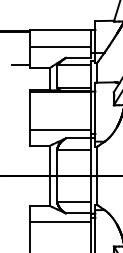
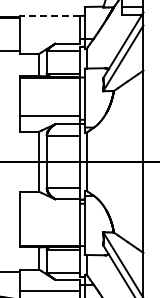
line: (60, 29) -> (49, 15), solid -> dashed
line: (60, 46) -> (49, 32), removed
line: (60, 221) -> (49, 207), removed

